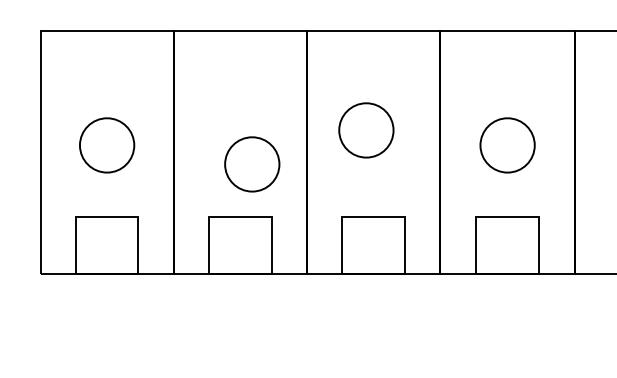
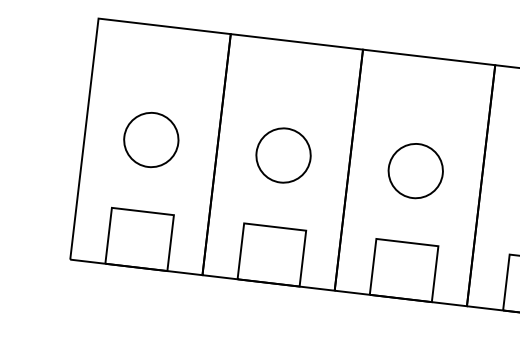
part: (366, 130) -> (415, 171), moved
part: (252, 164) -> (283, 155), moved

